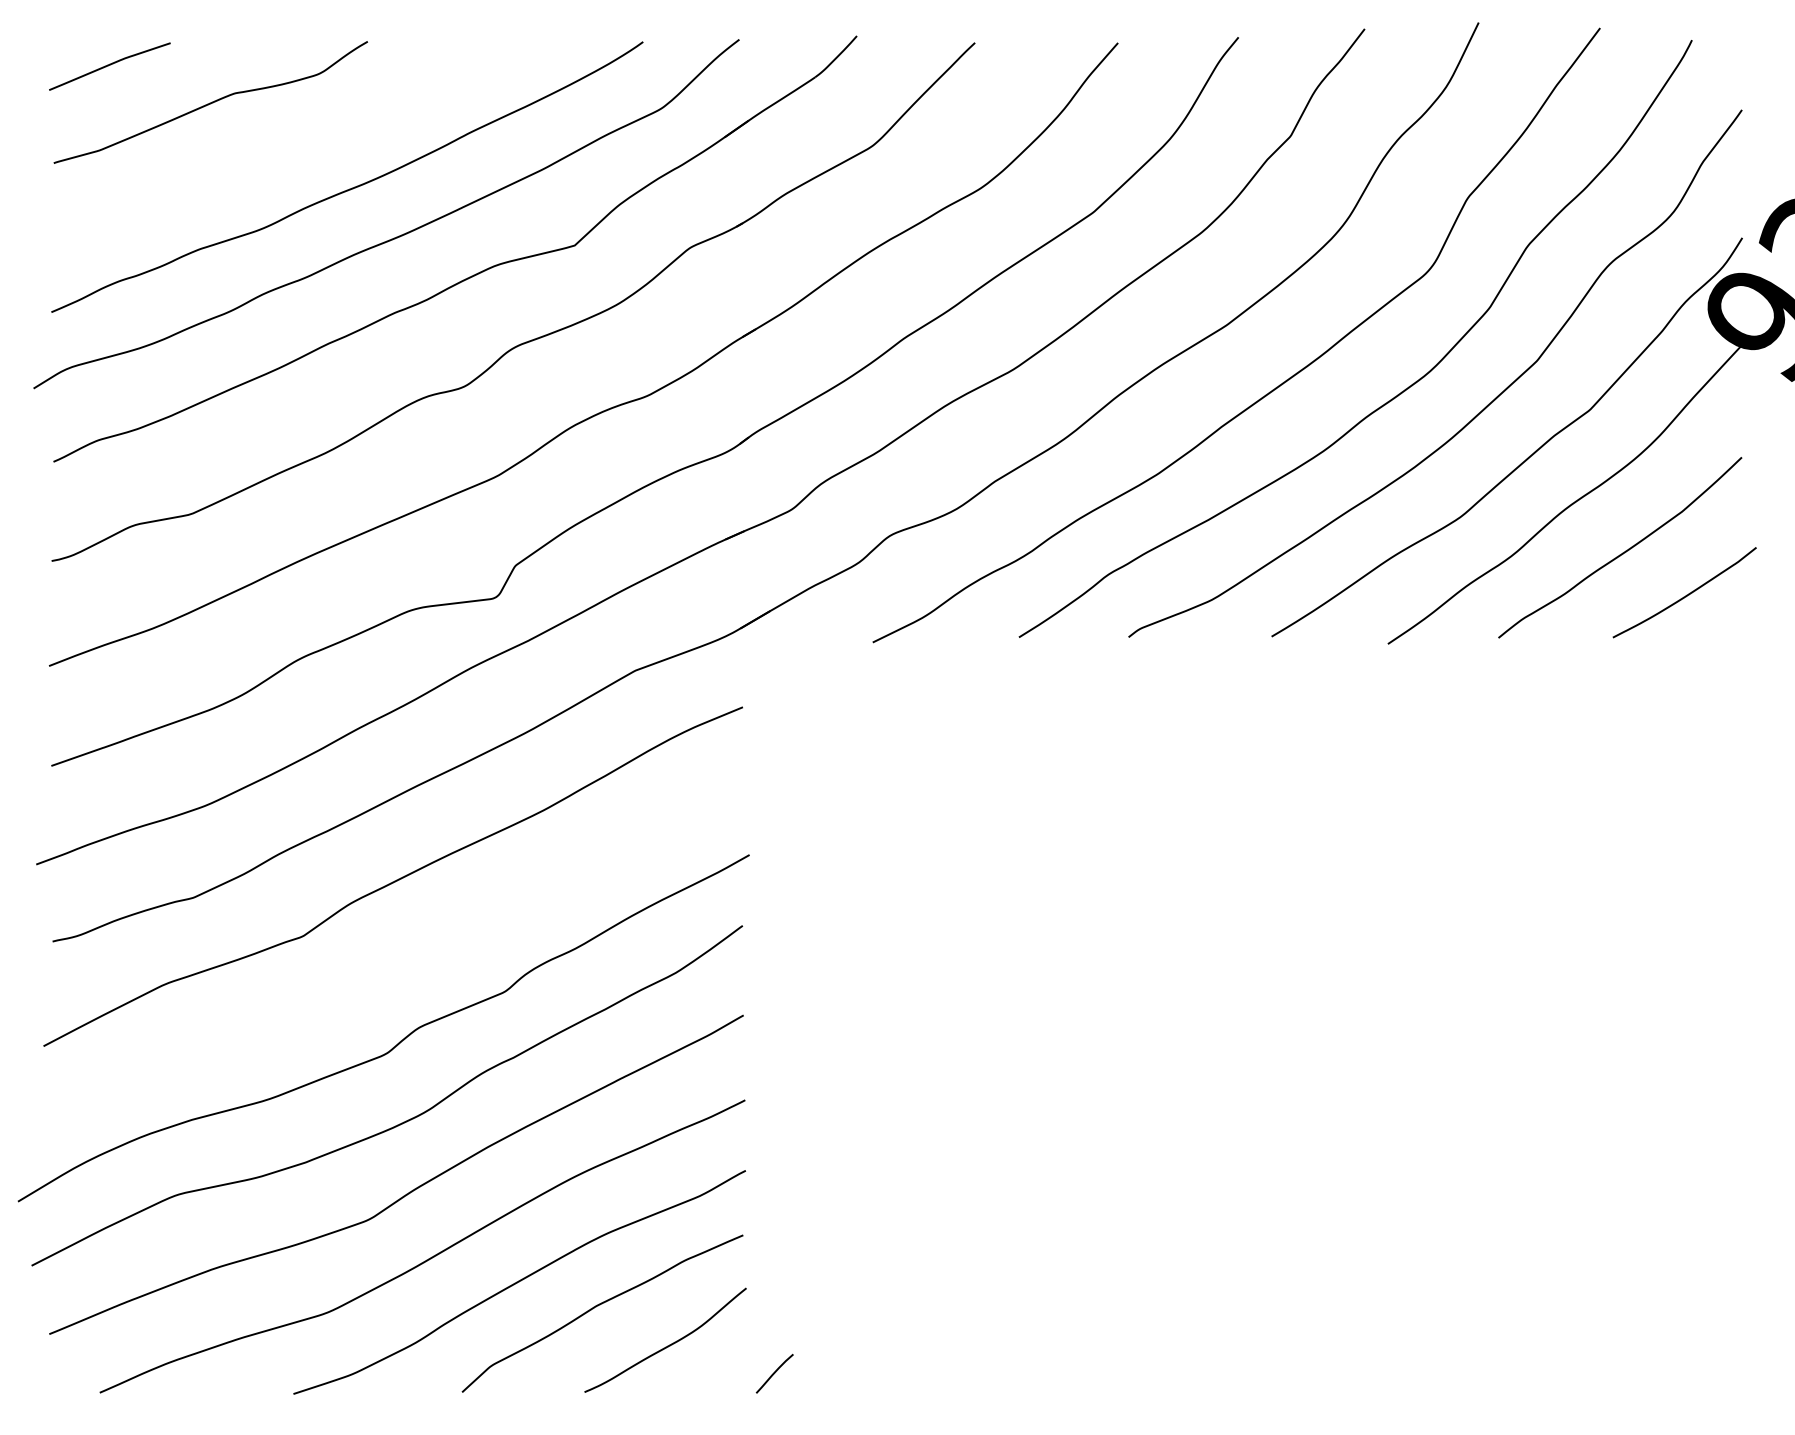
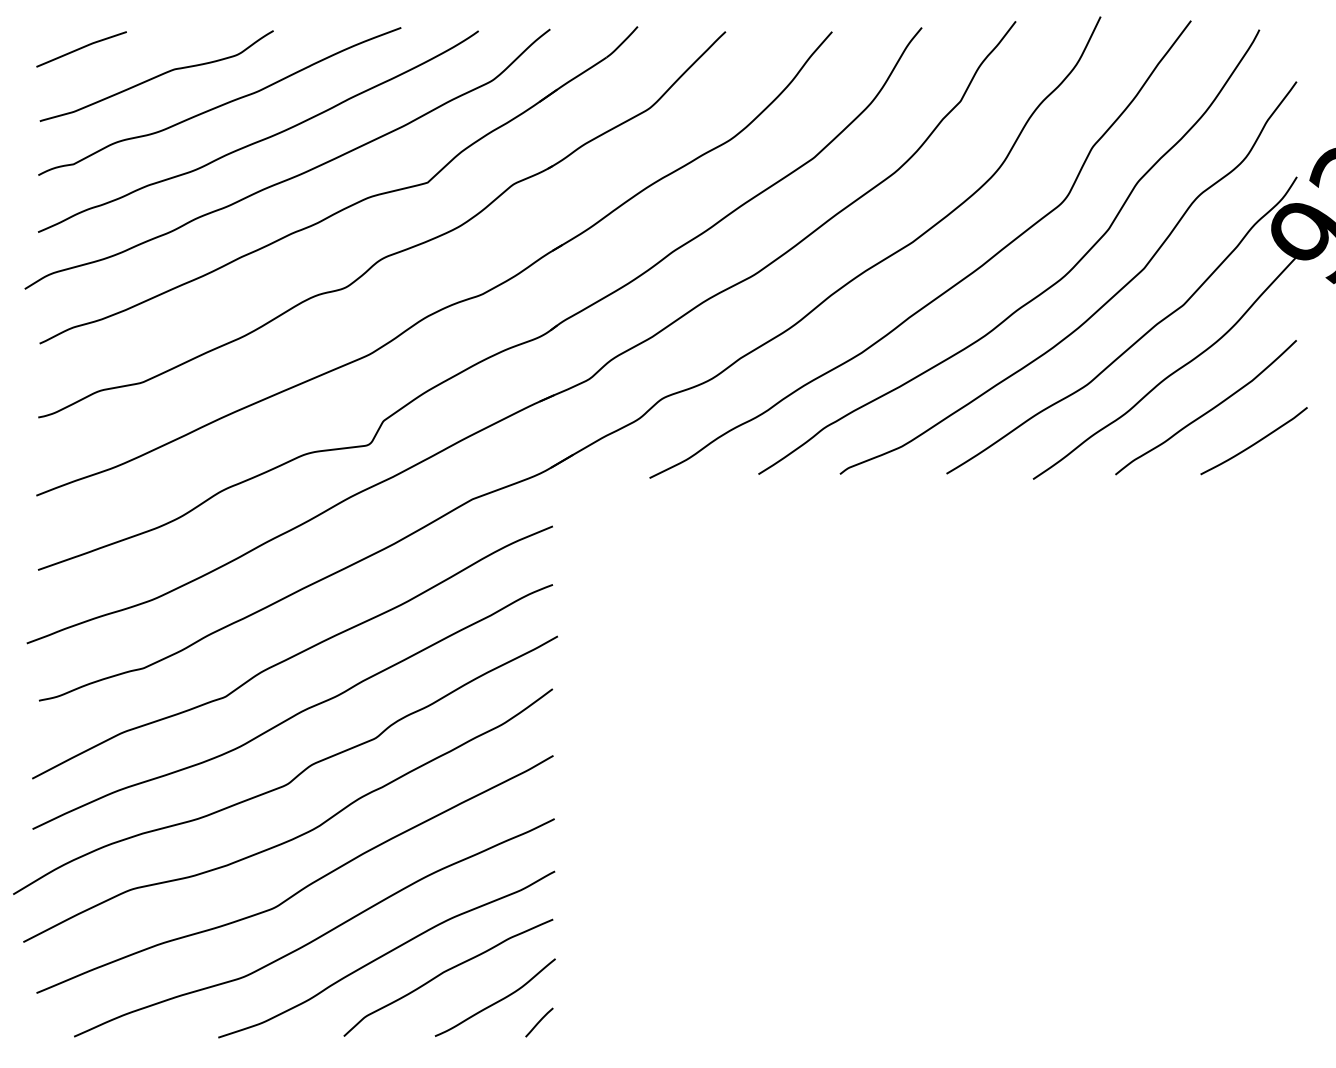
curve: (298, 140) -> (222, 104), added
curve: (400, 957) -> (297, 712), added
line: (774, 1373) -> (539, 1022), moved

